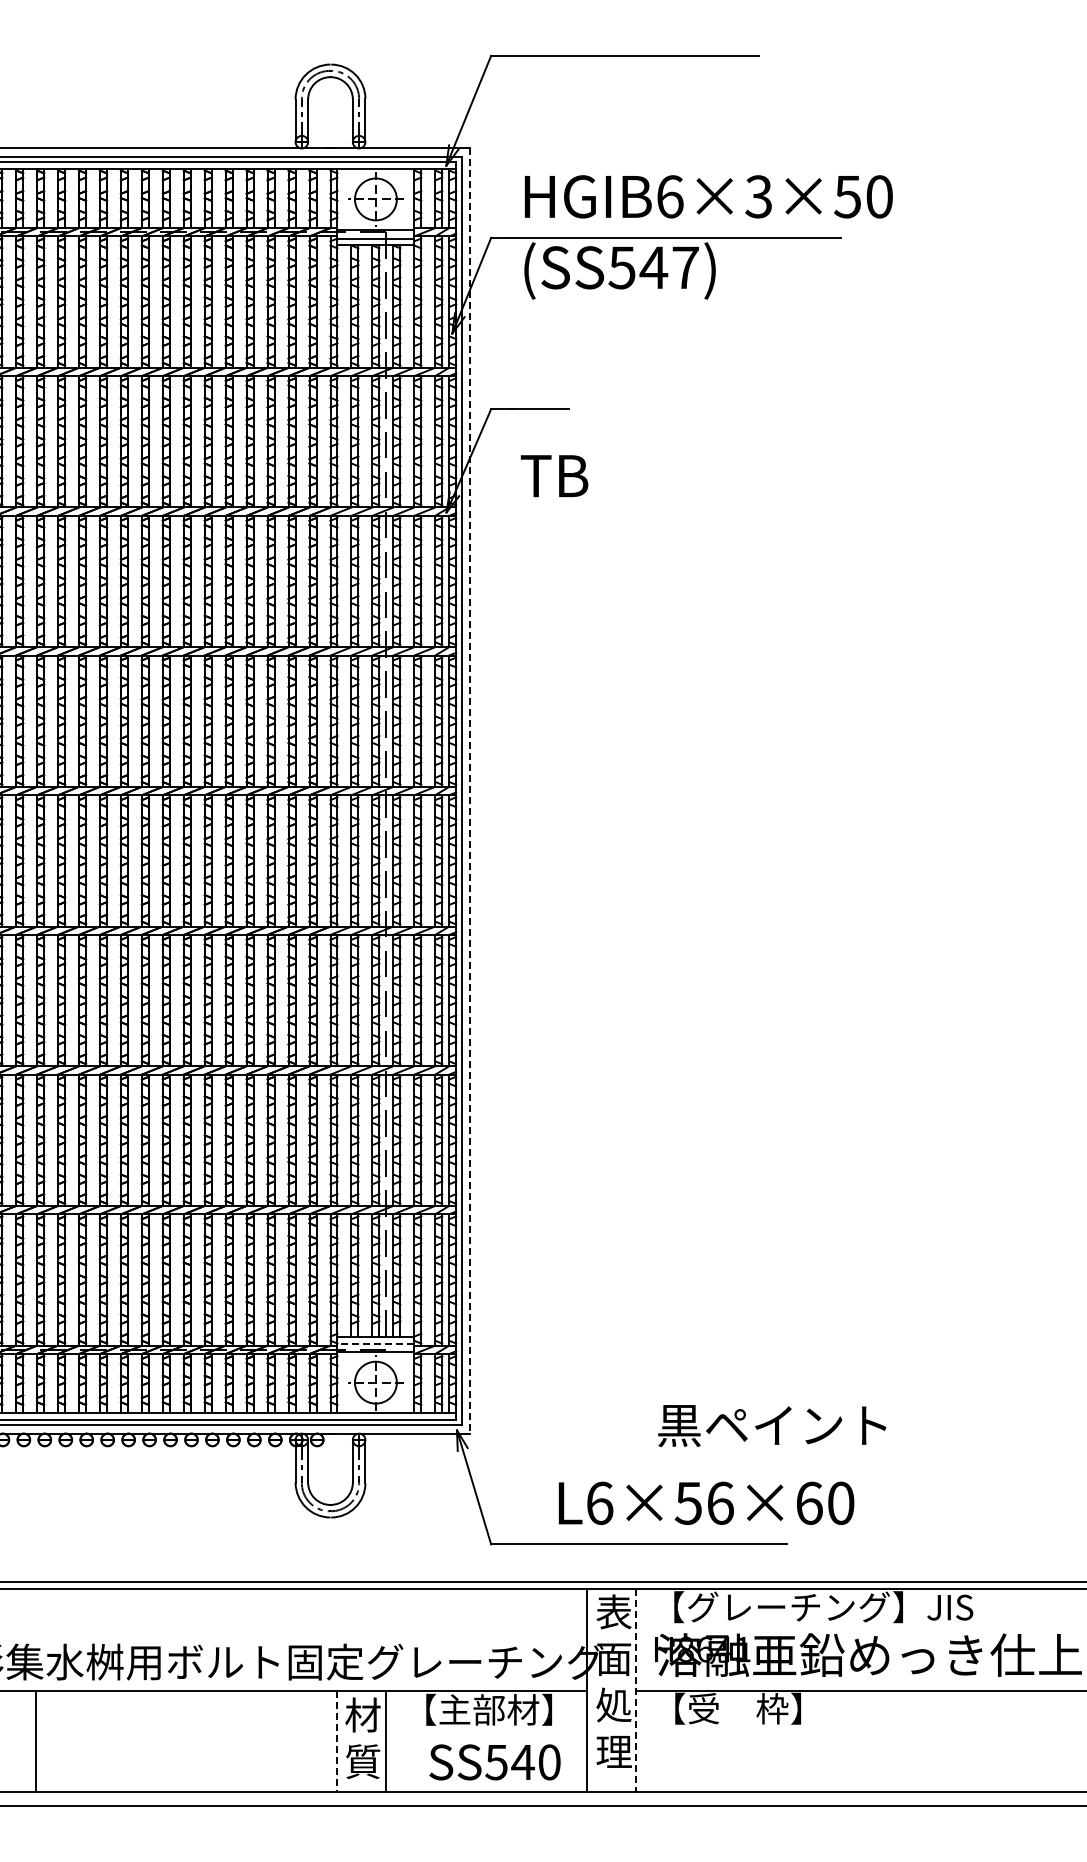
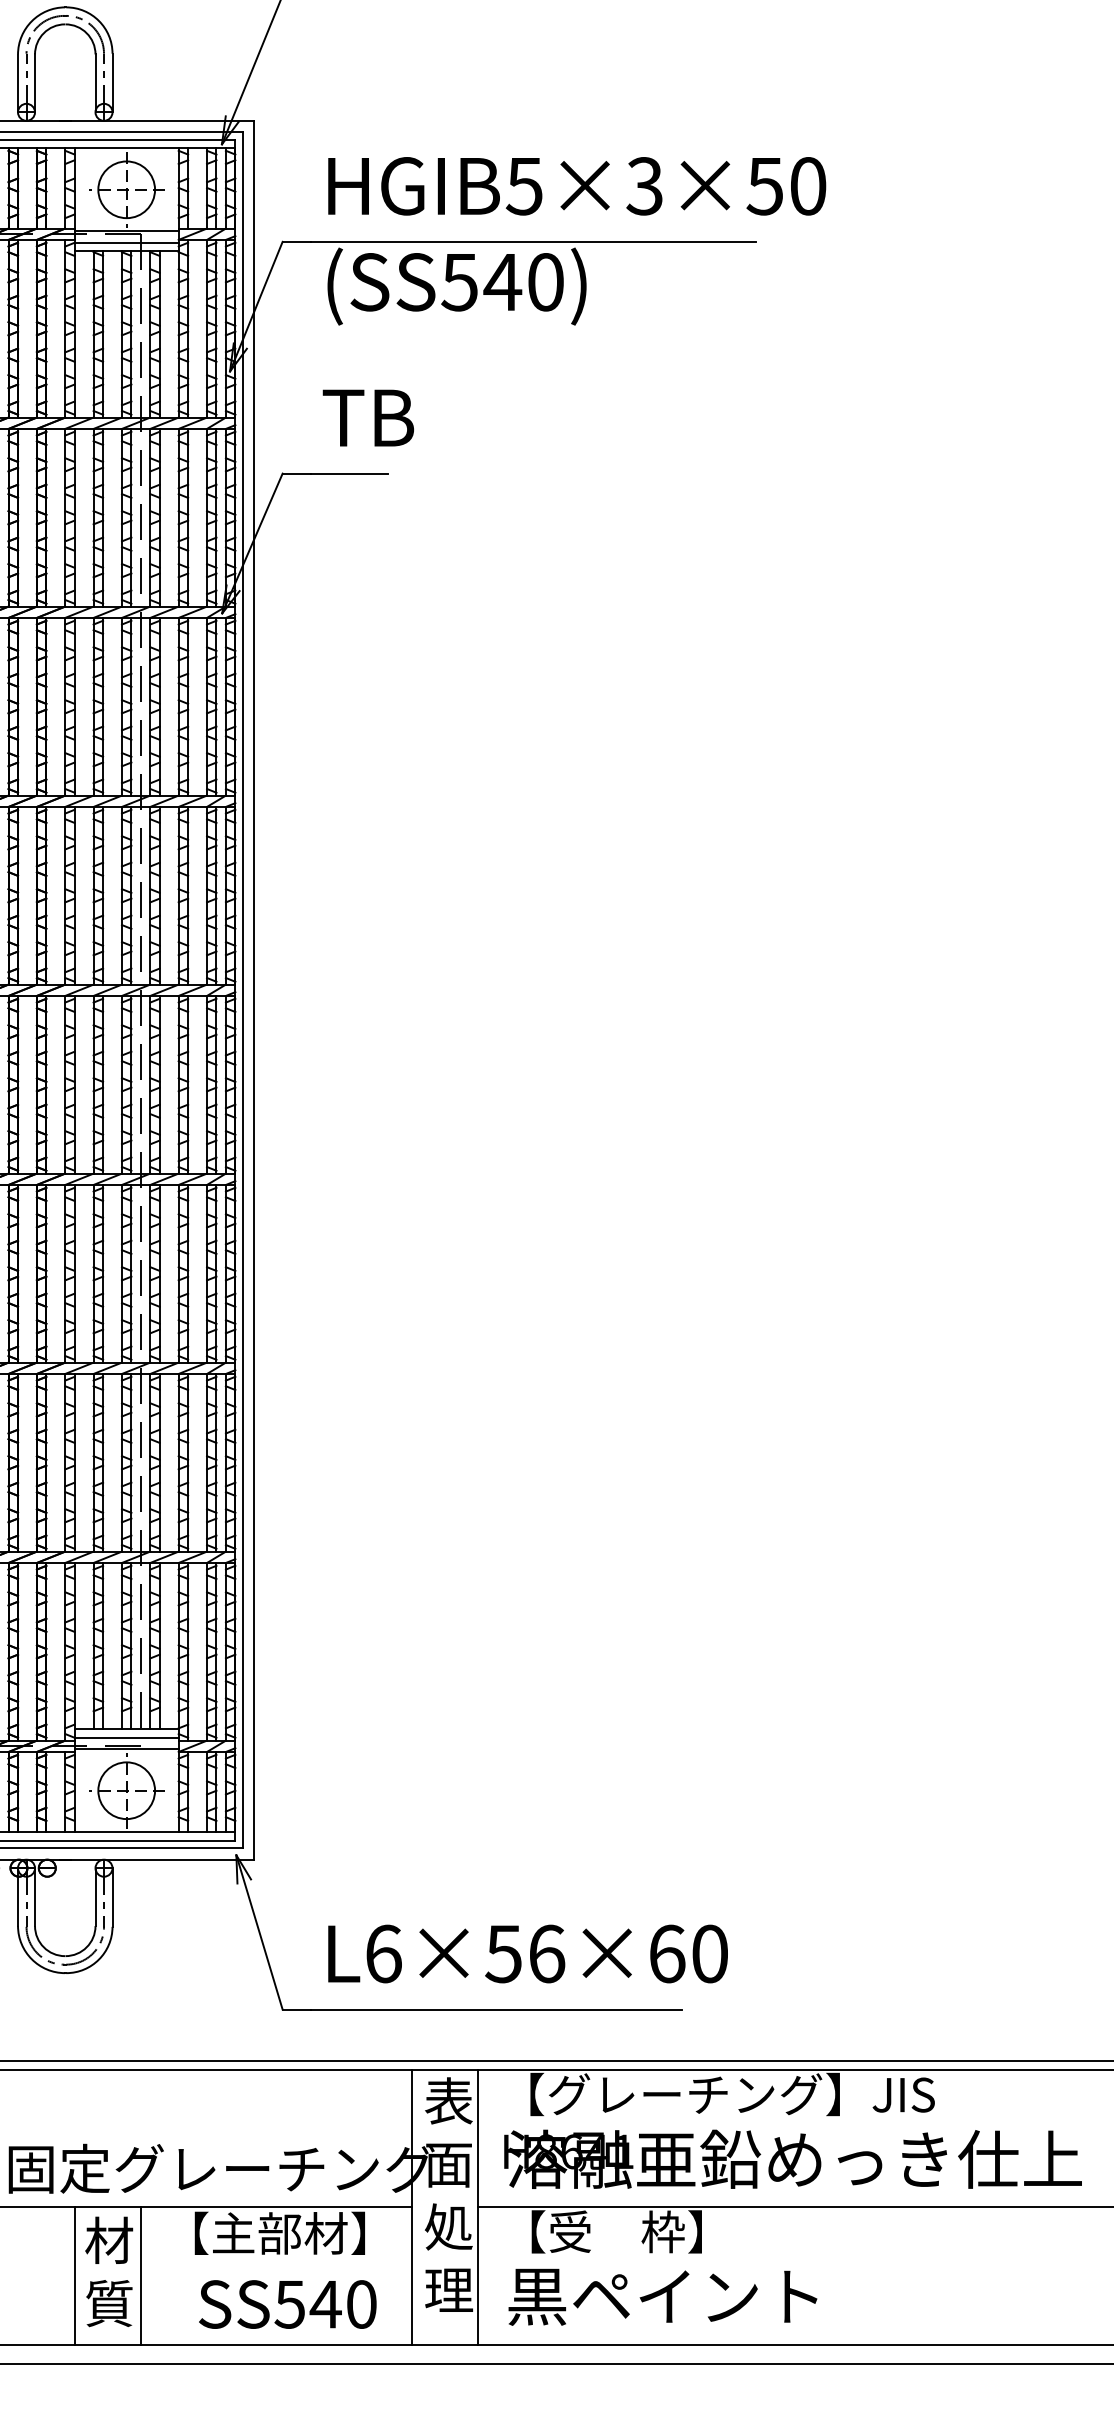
text: (669, 196) -> (523, 185), HGIB6×3×50 -> HGIB5×3×50
text: (685, 267) -> (545, 281), (SS547) -> (SS540)
text: (554, 476) -> (368, 418), moved
line: (470, 791) -> (254, 990), dashed -> solid
line: (375, 1343) -> (126, 1737), dashed -> solid
text: (772, 1426) -> (663, 2297), moved
text: (706, 1502) -> (527, 1952), moved
line: (635, 1690) -> (477, 2207), dashed -> solid
line: (337, 1741) -> (74, 2276), dashed -> solid

